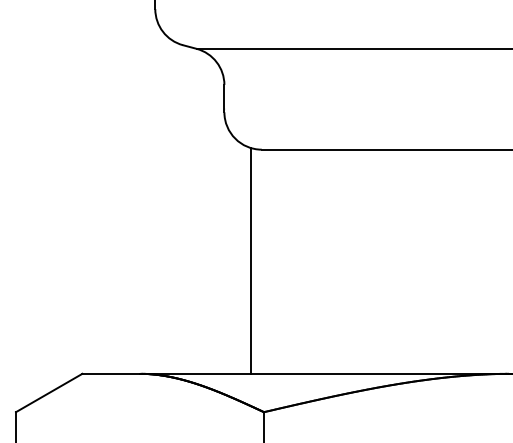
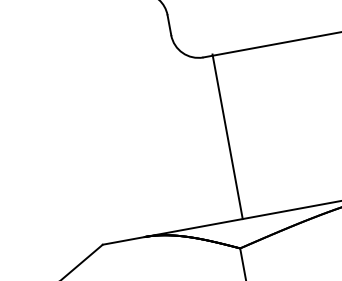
line: (250, 260) -> (227, 136), moved

